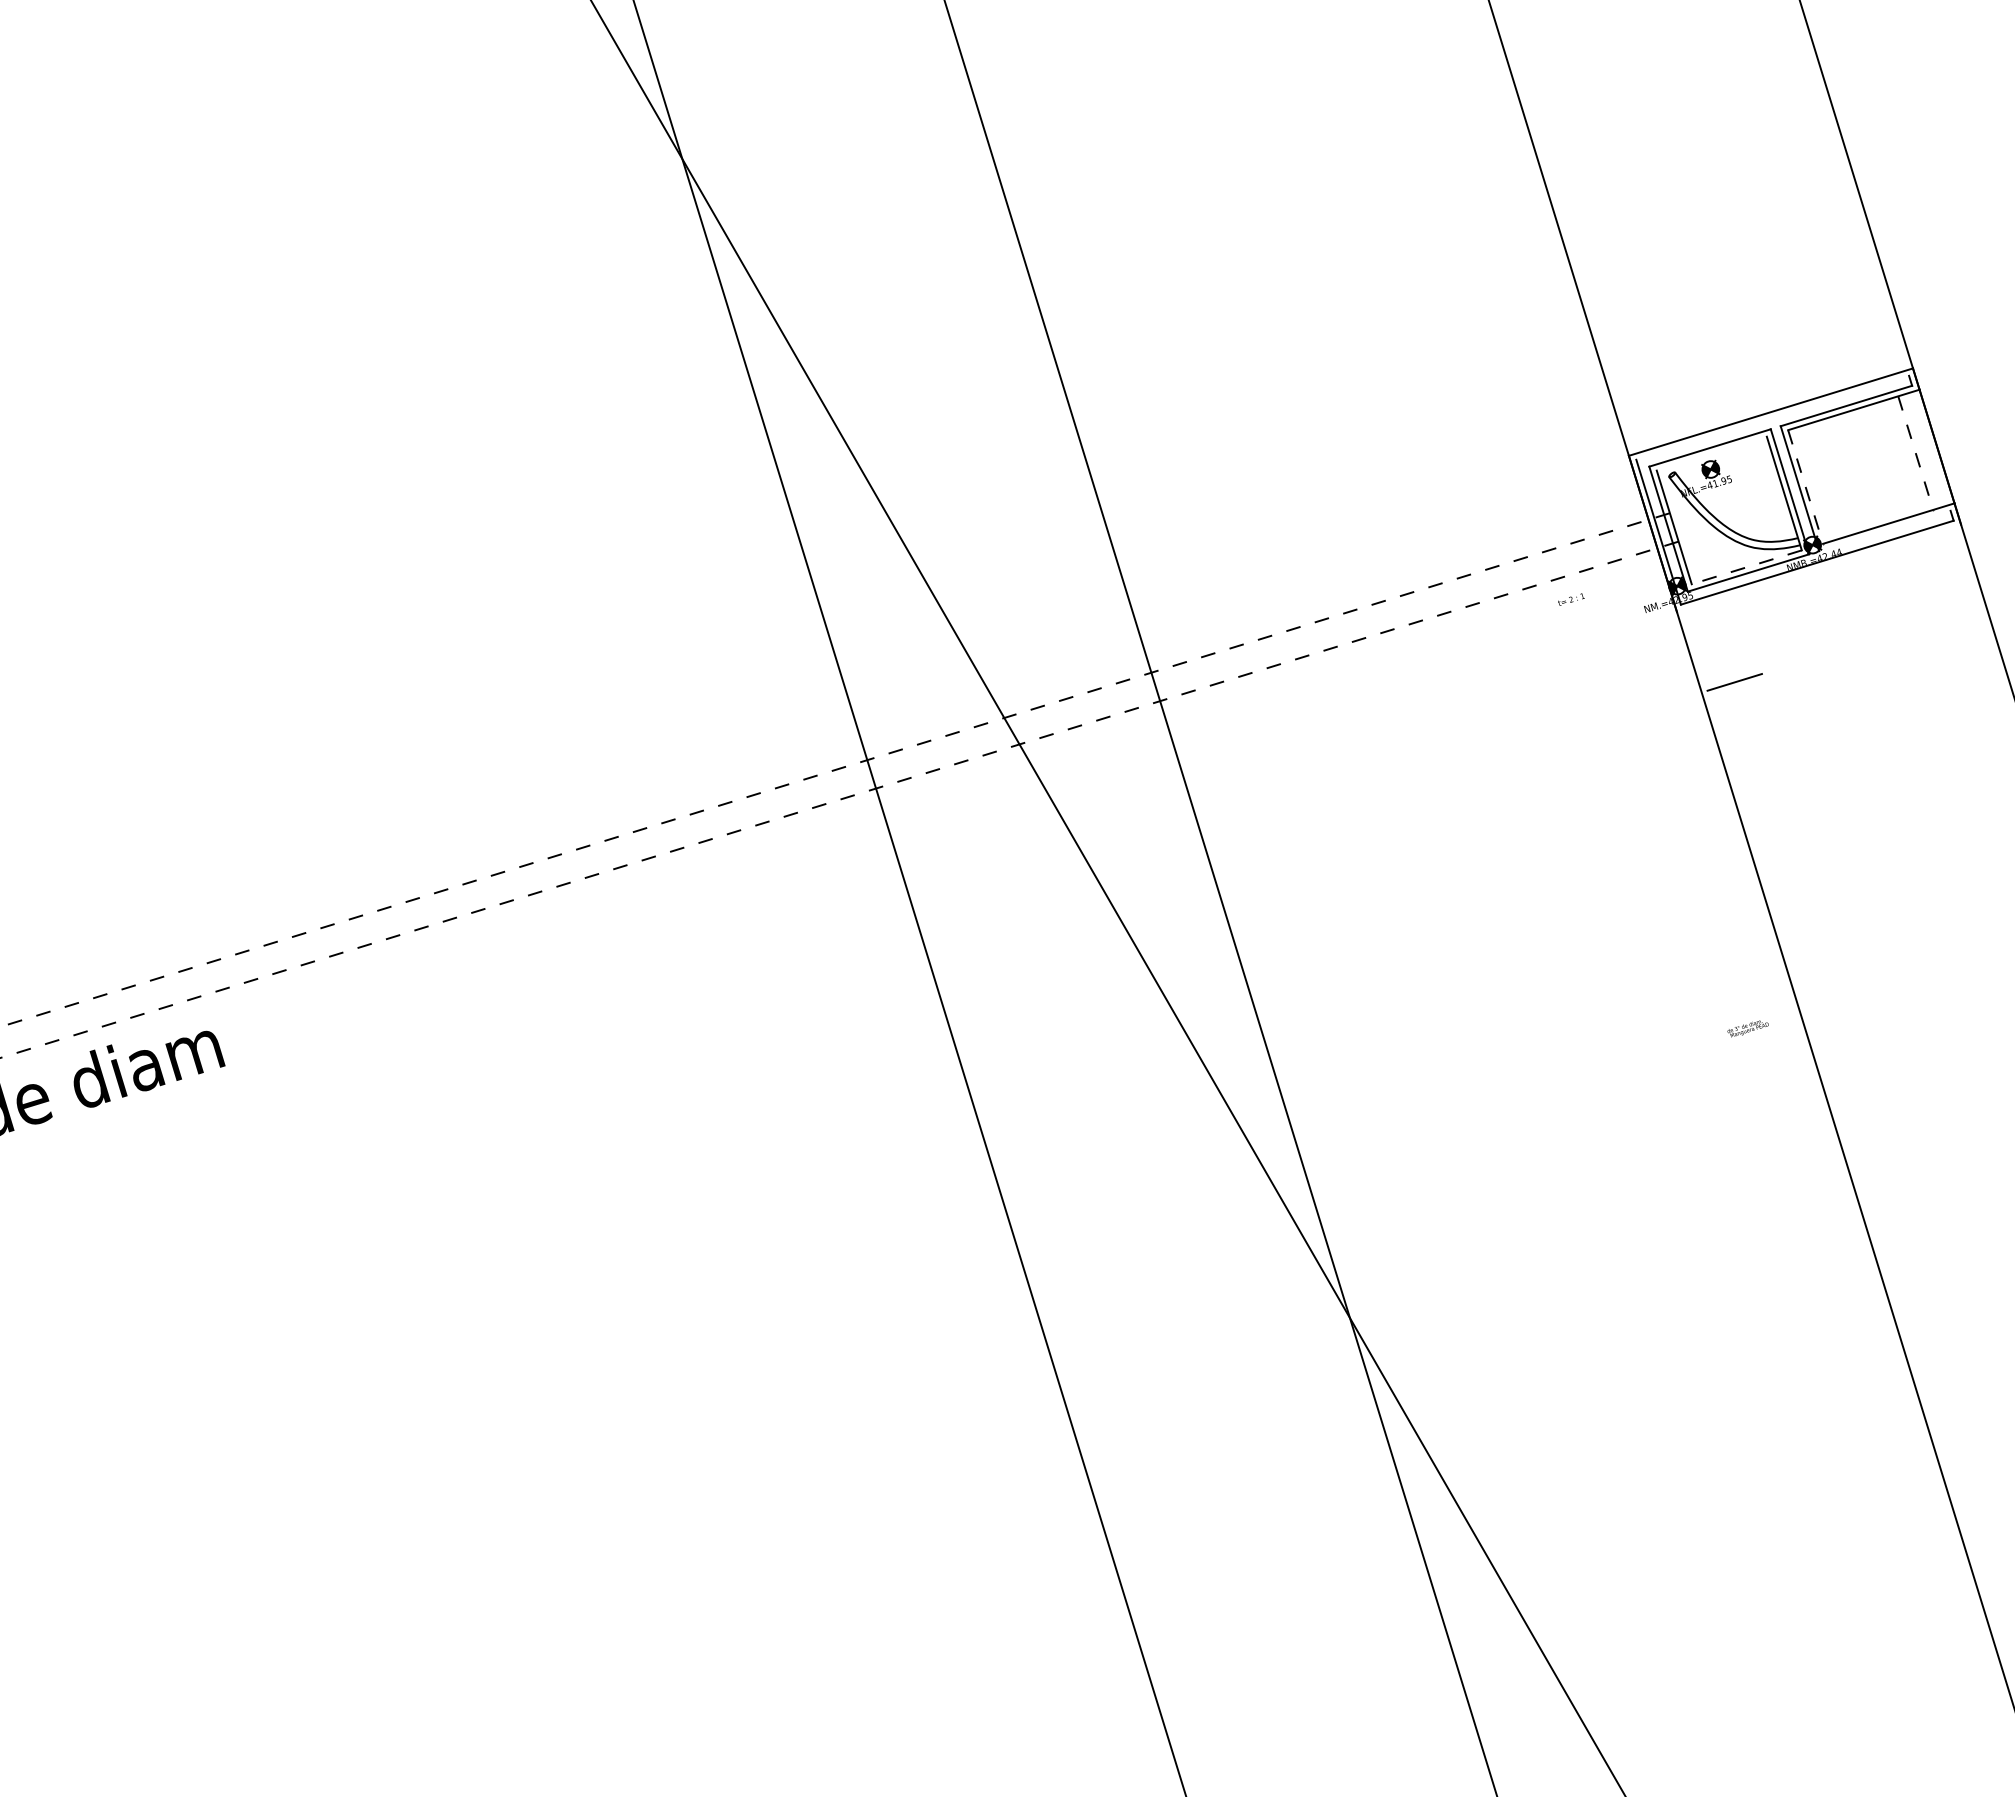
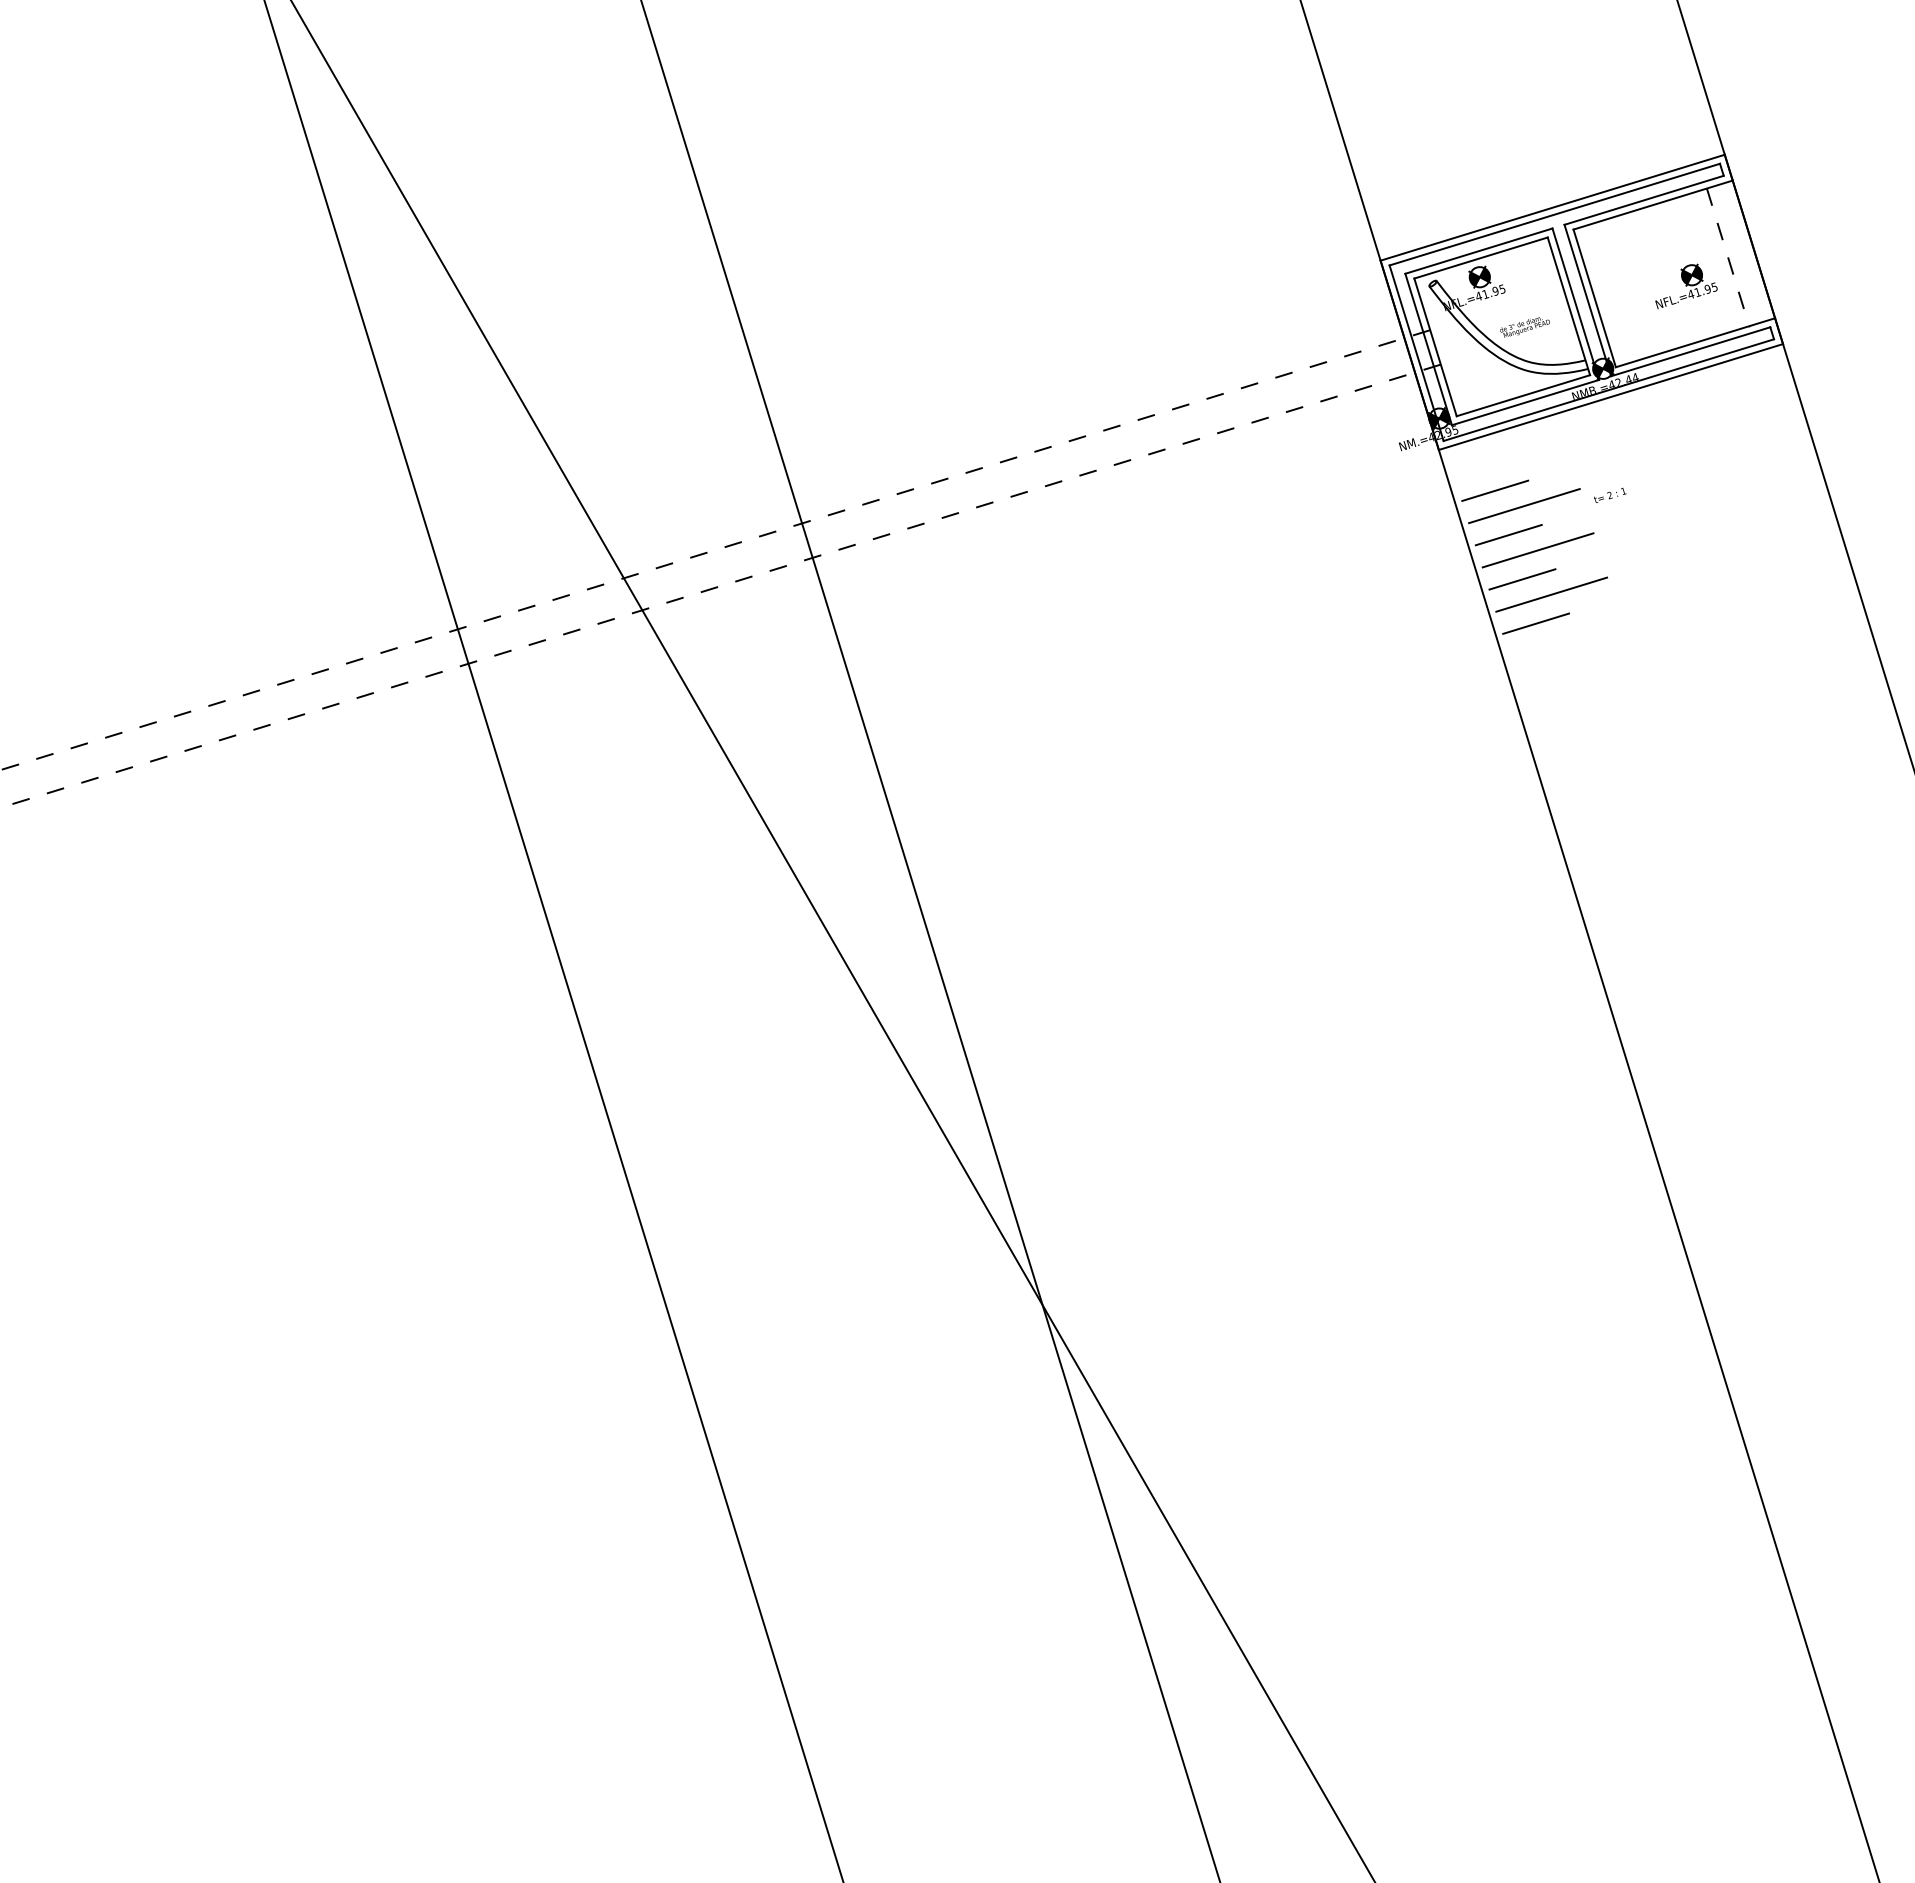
line: (1772, 417) -> (1554, 214), added
line: (1711, 453) -> (1480, 257), added
part: (1881, 476) -> (1686, 285), added
line: (1805, 487) -> (1594, 299), dashed -> solid
line: (1884, 530) -> (1690, 351), added
line: (1746, 567) -> (1523, 395), dashed -> solid
line: (1818, 568) -> (1610, 397), added
text: (1571, 599) -> (1610, 495), moved
line: (1723, 645) -> (1495, 490), added
line: (1747, 658) -> (1524, 506), added
line: (1758, 694) -> (1537, 549), added
line: (1745, 718) -> (1521, 578), added
line: (1769, 731) -> (1550, 594), added
line: (1757, 755) -> (1536, 623), added
text: (1747, 1028) -> (1524, 326), moved

